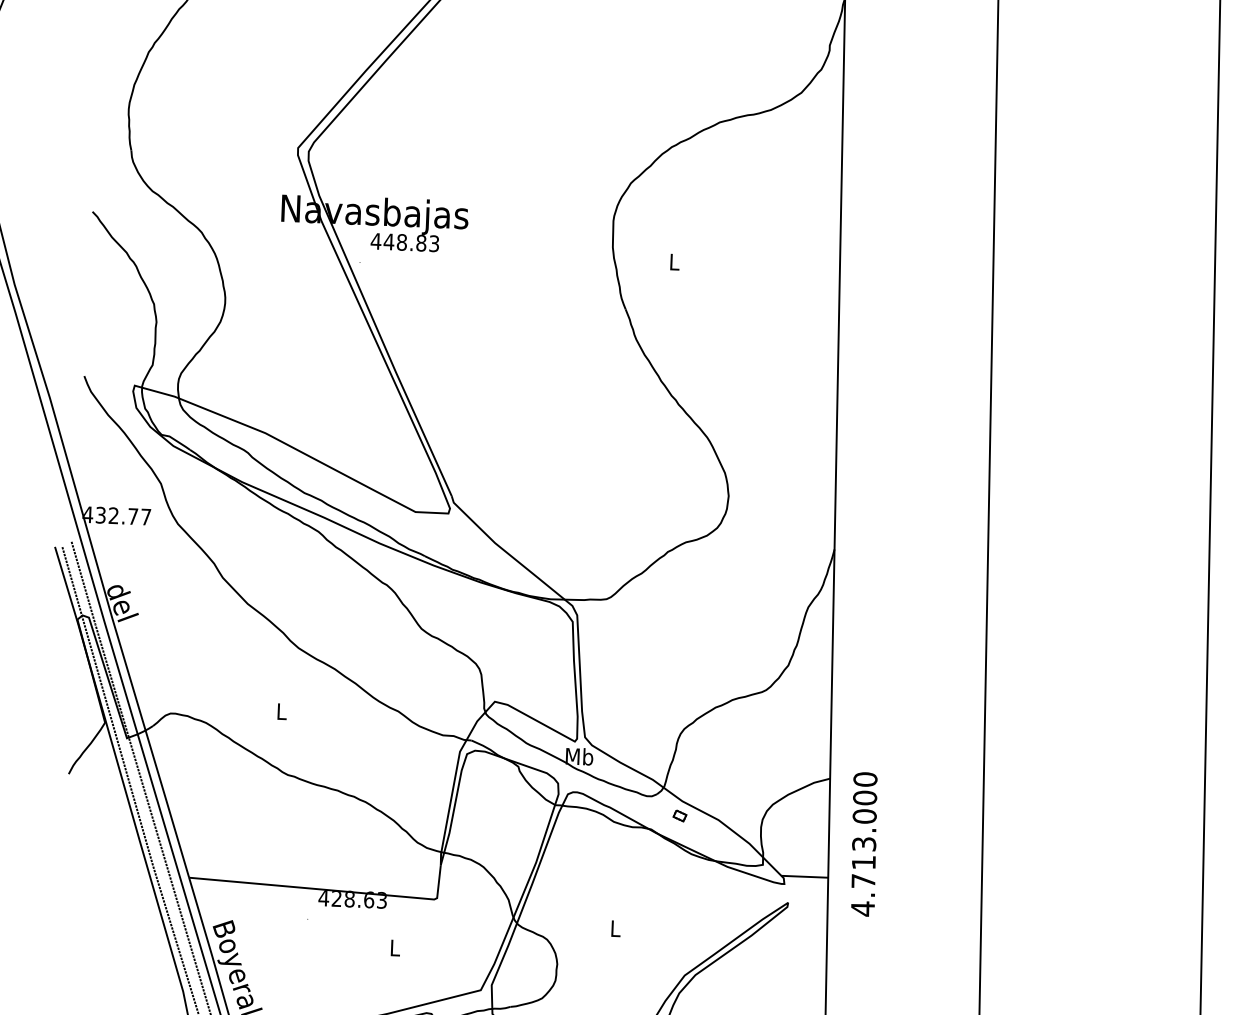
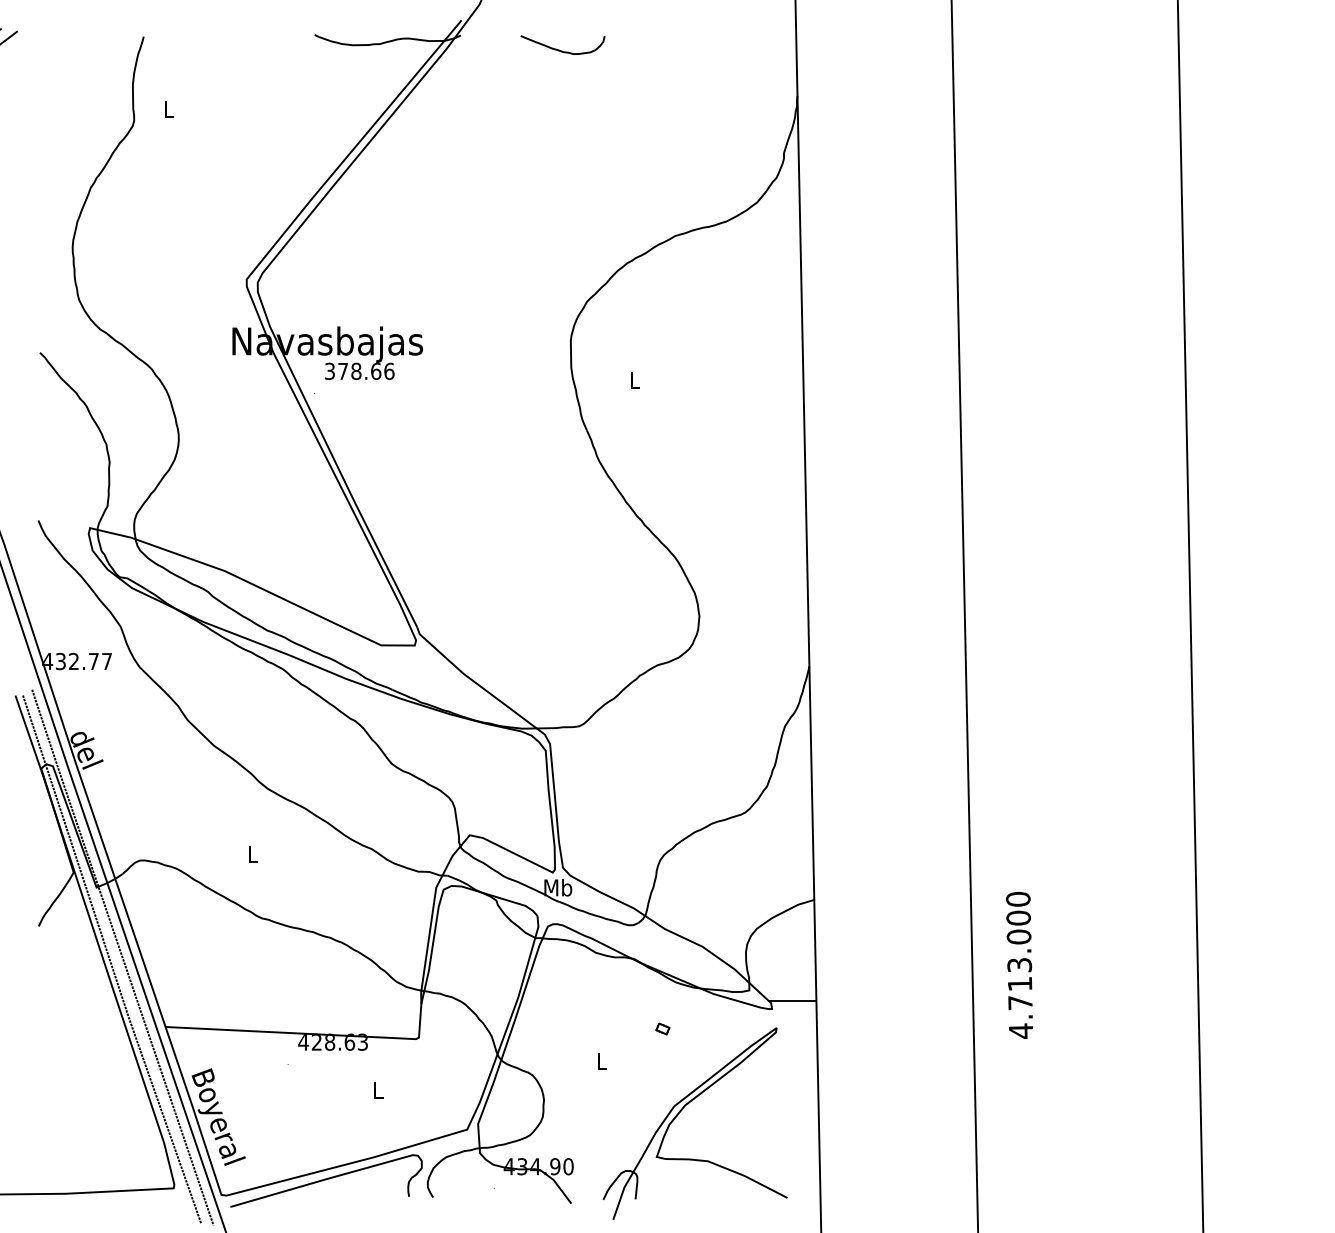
text: (405, 241) -> (359, 370), 448.83 -> 378.66
part: (679, 815) -> (662, 1028), moved
text: (864, 844) -> (1019, 965), moved

